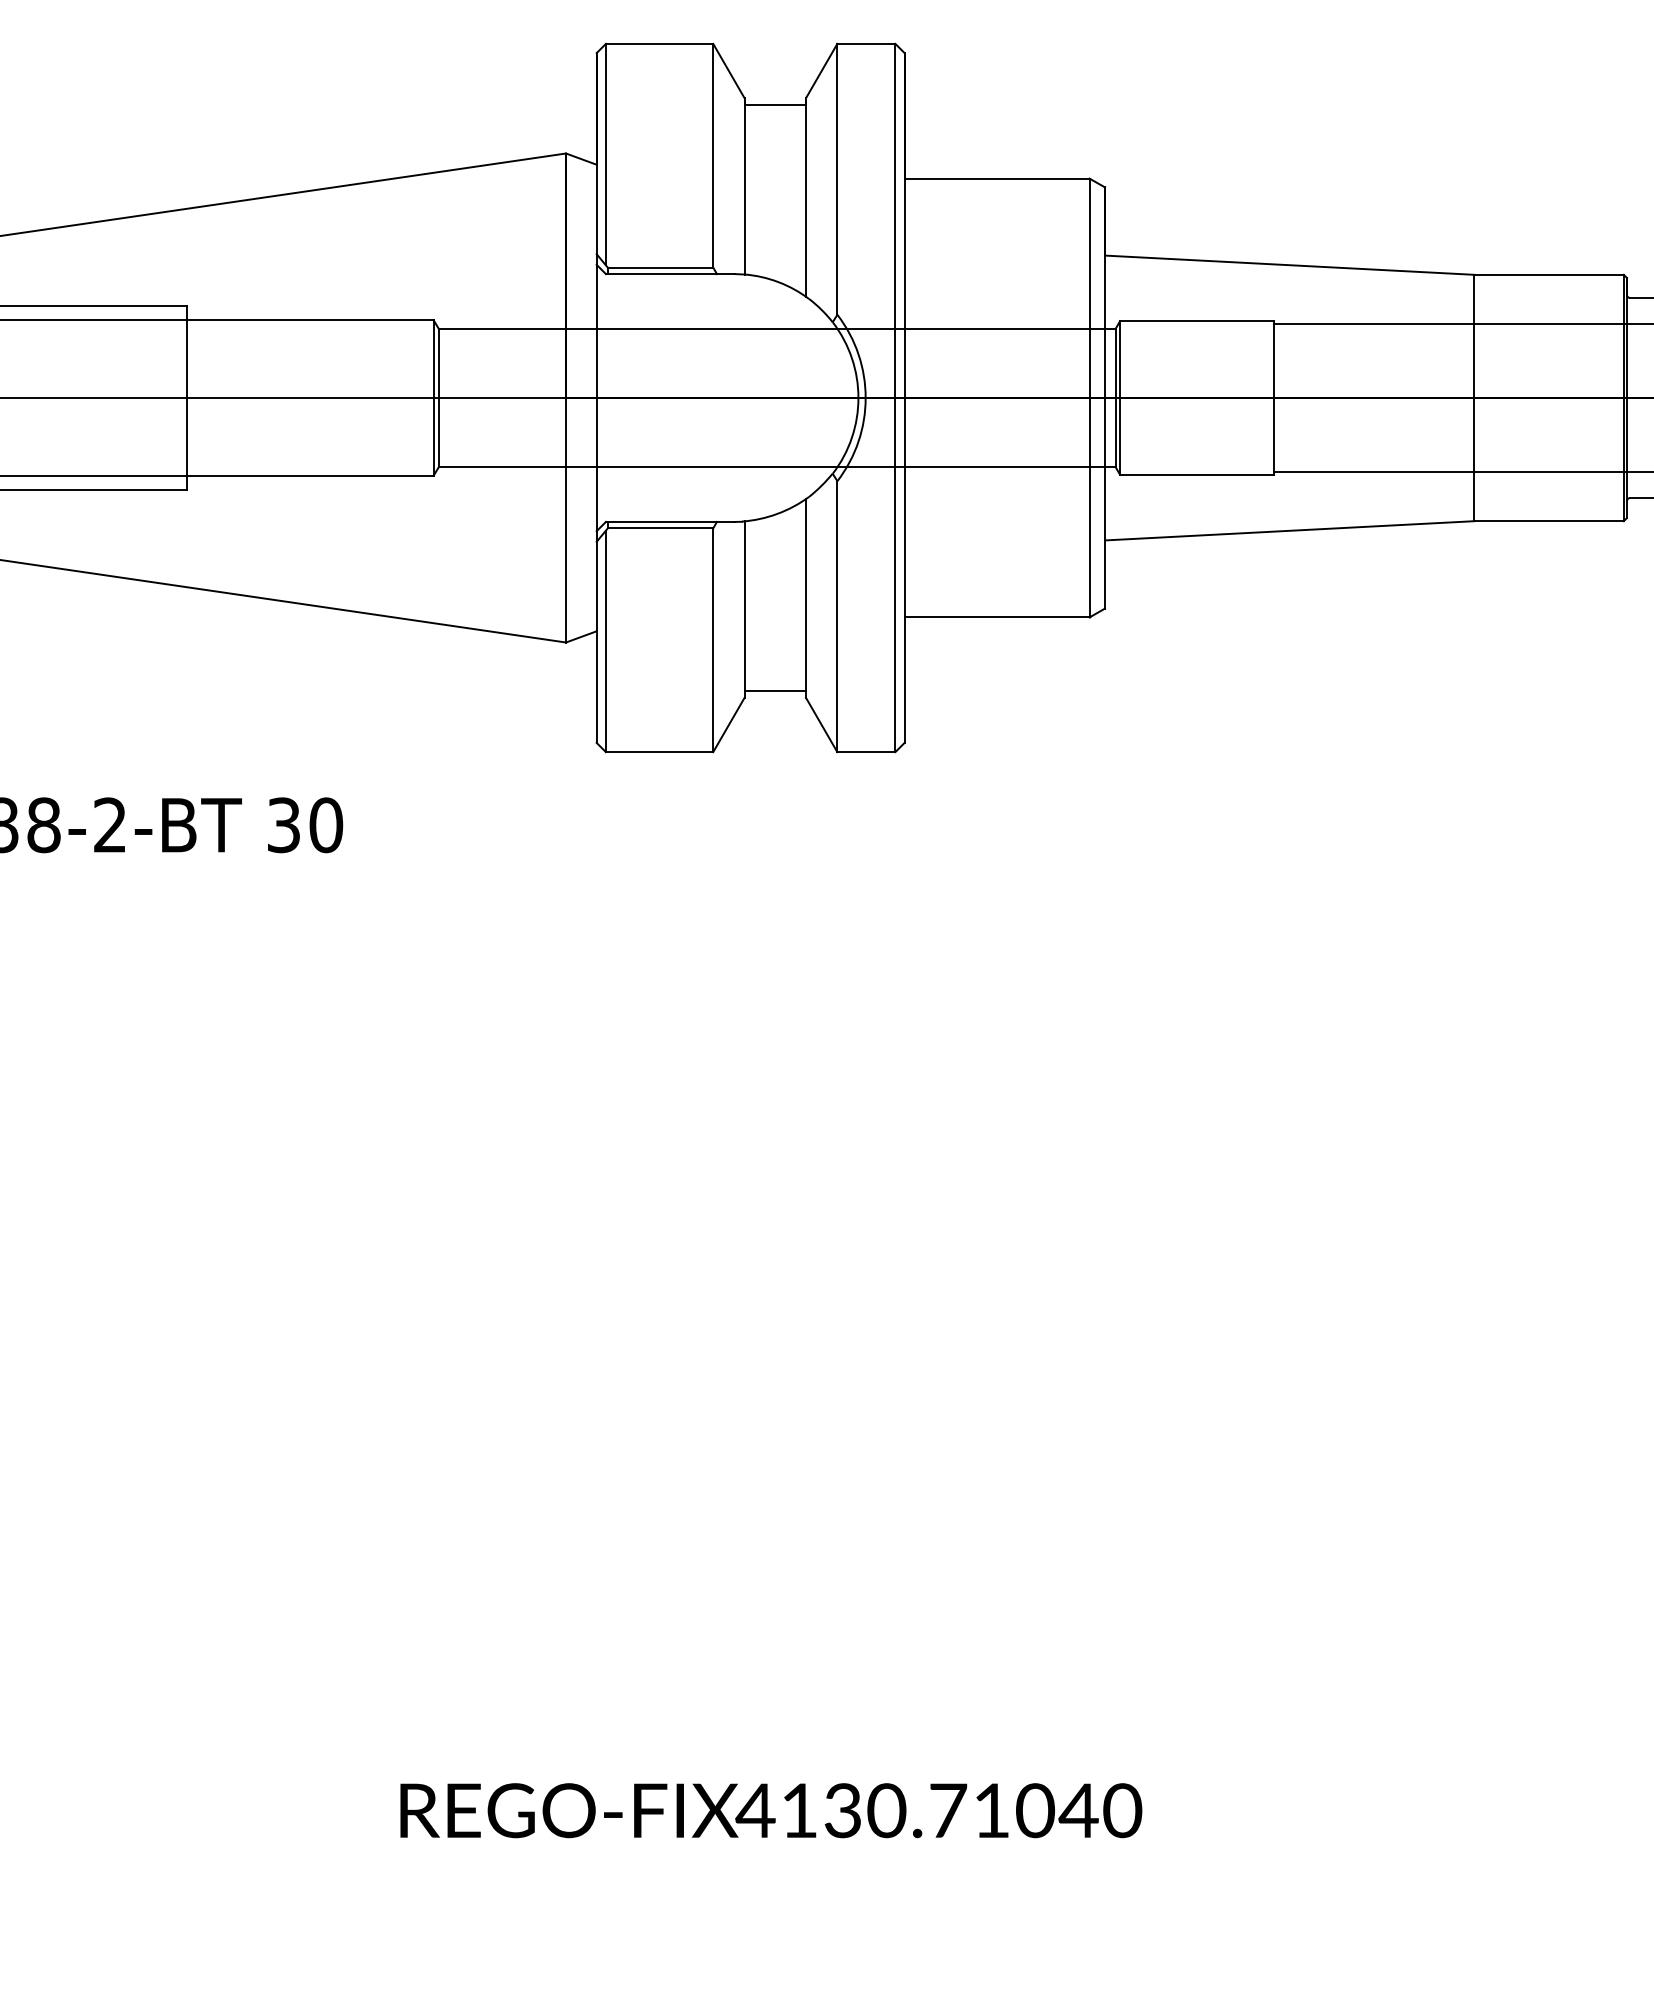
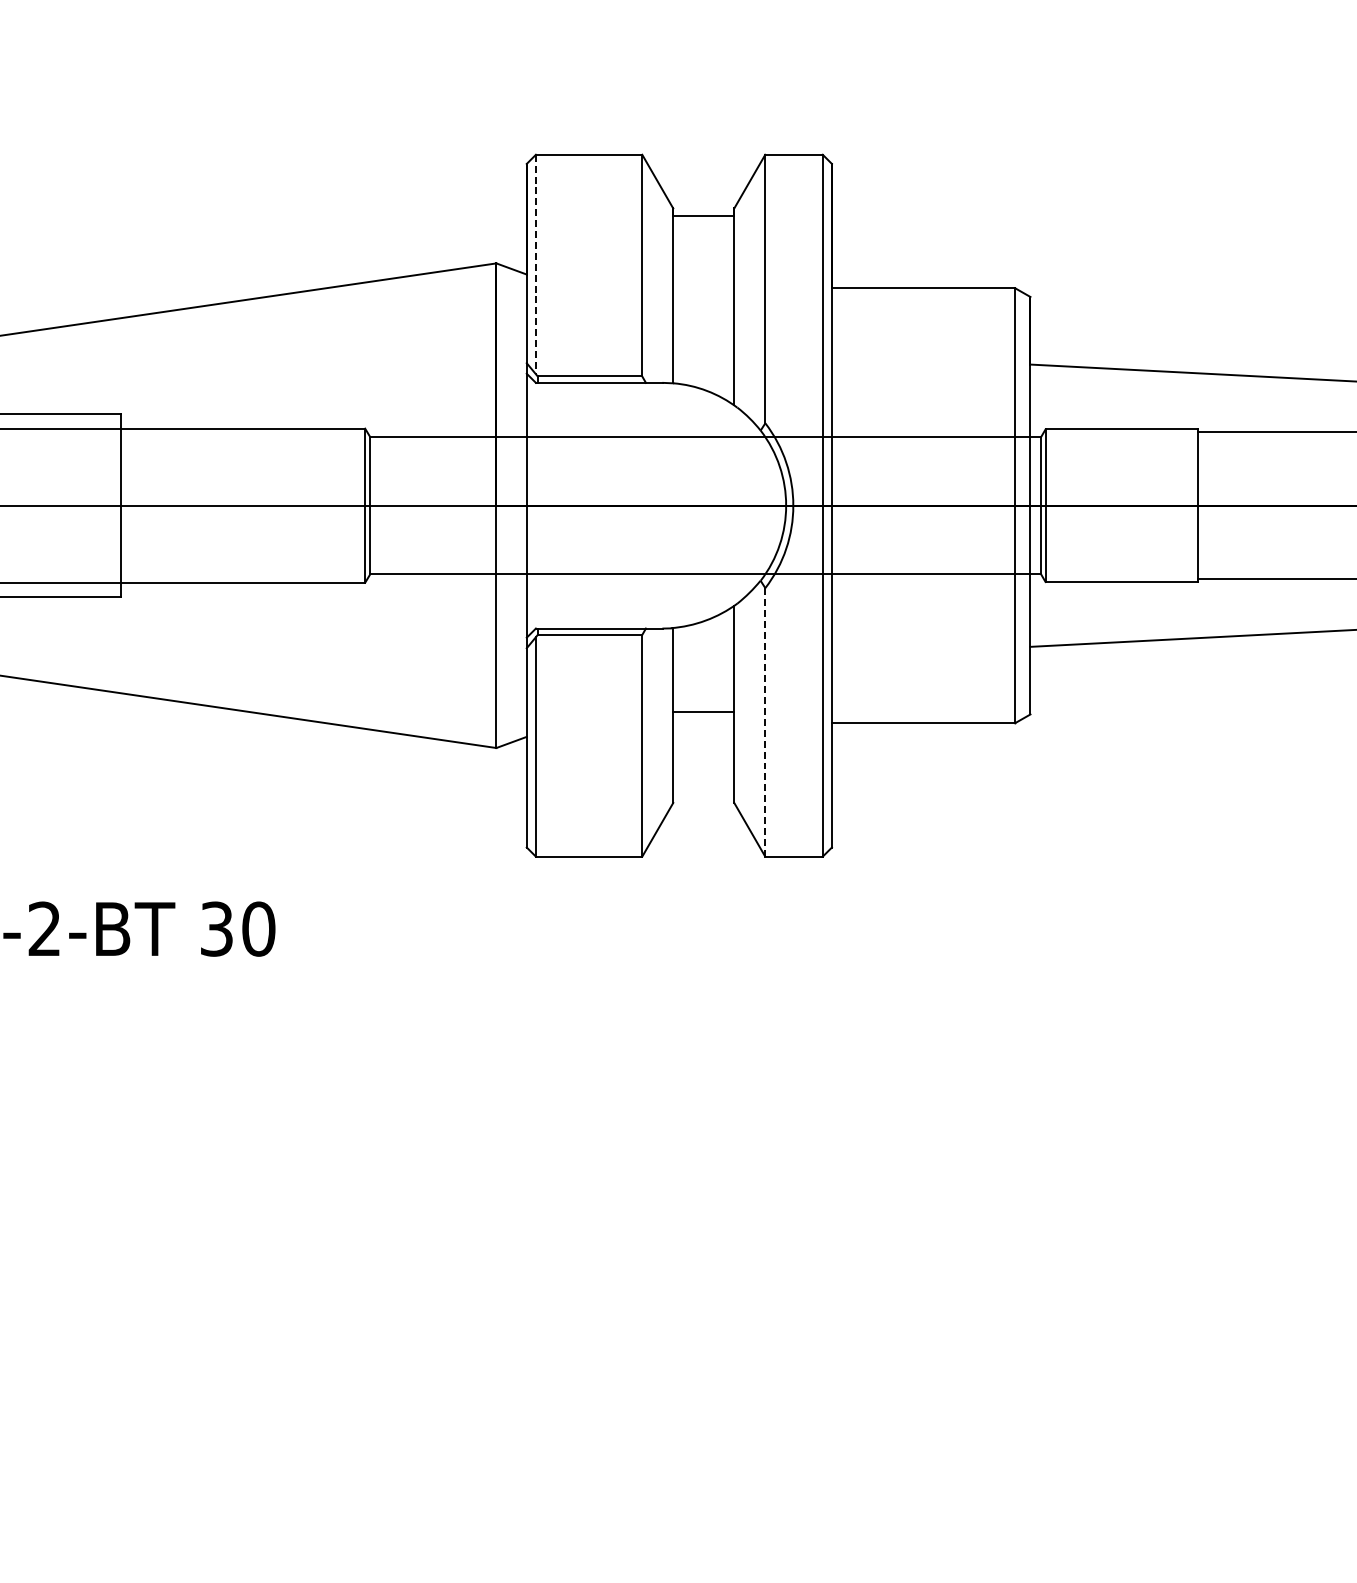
line: (605, 154) -> (535, 264), solid -> dashed
line: (837, 616) -> (765, 722), solid -> dashed
line: (775, 690) -> (703, 712), moved

